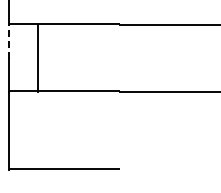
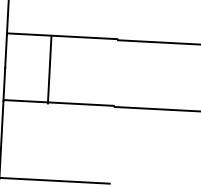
line: (8, 41) -> (6, 50), dashed -> solid
line: (38, 58) -> (50, 70), moved

